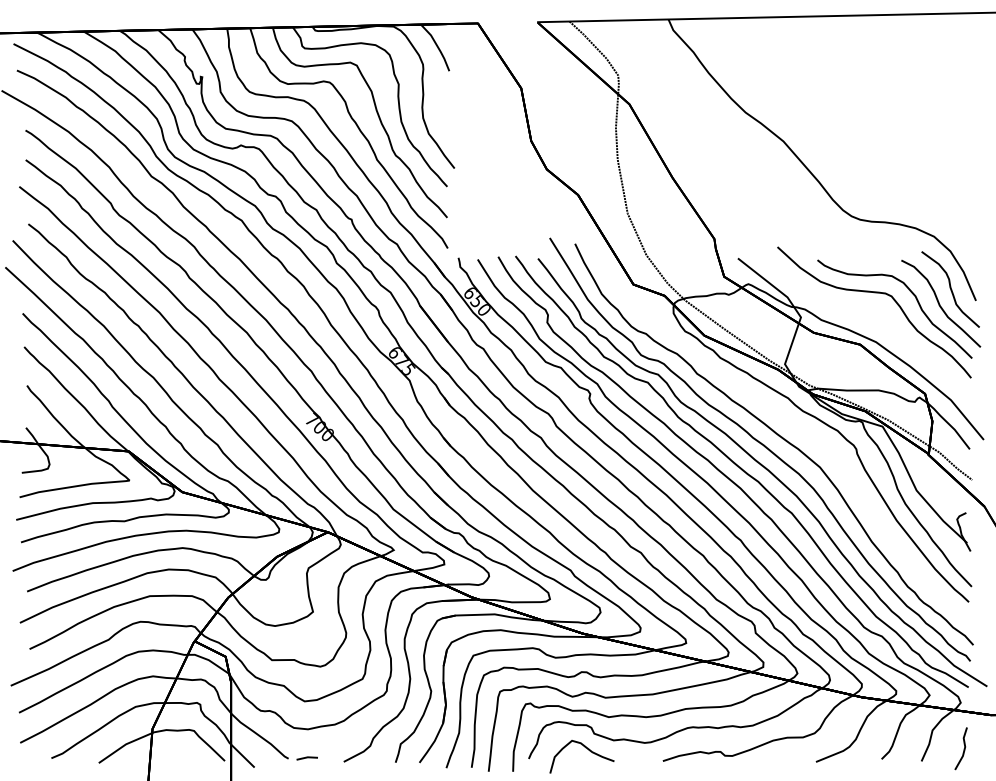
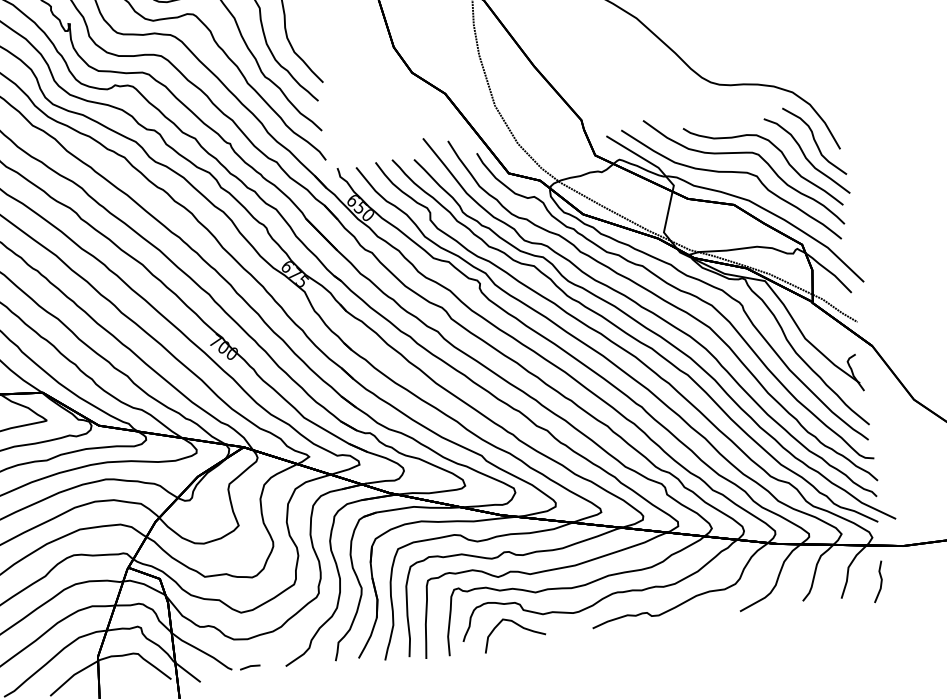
part: (795, 427) -> (681, 292), added

